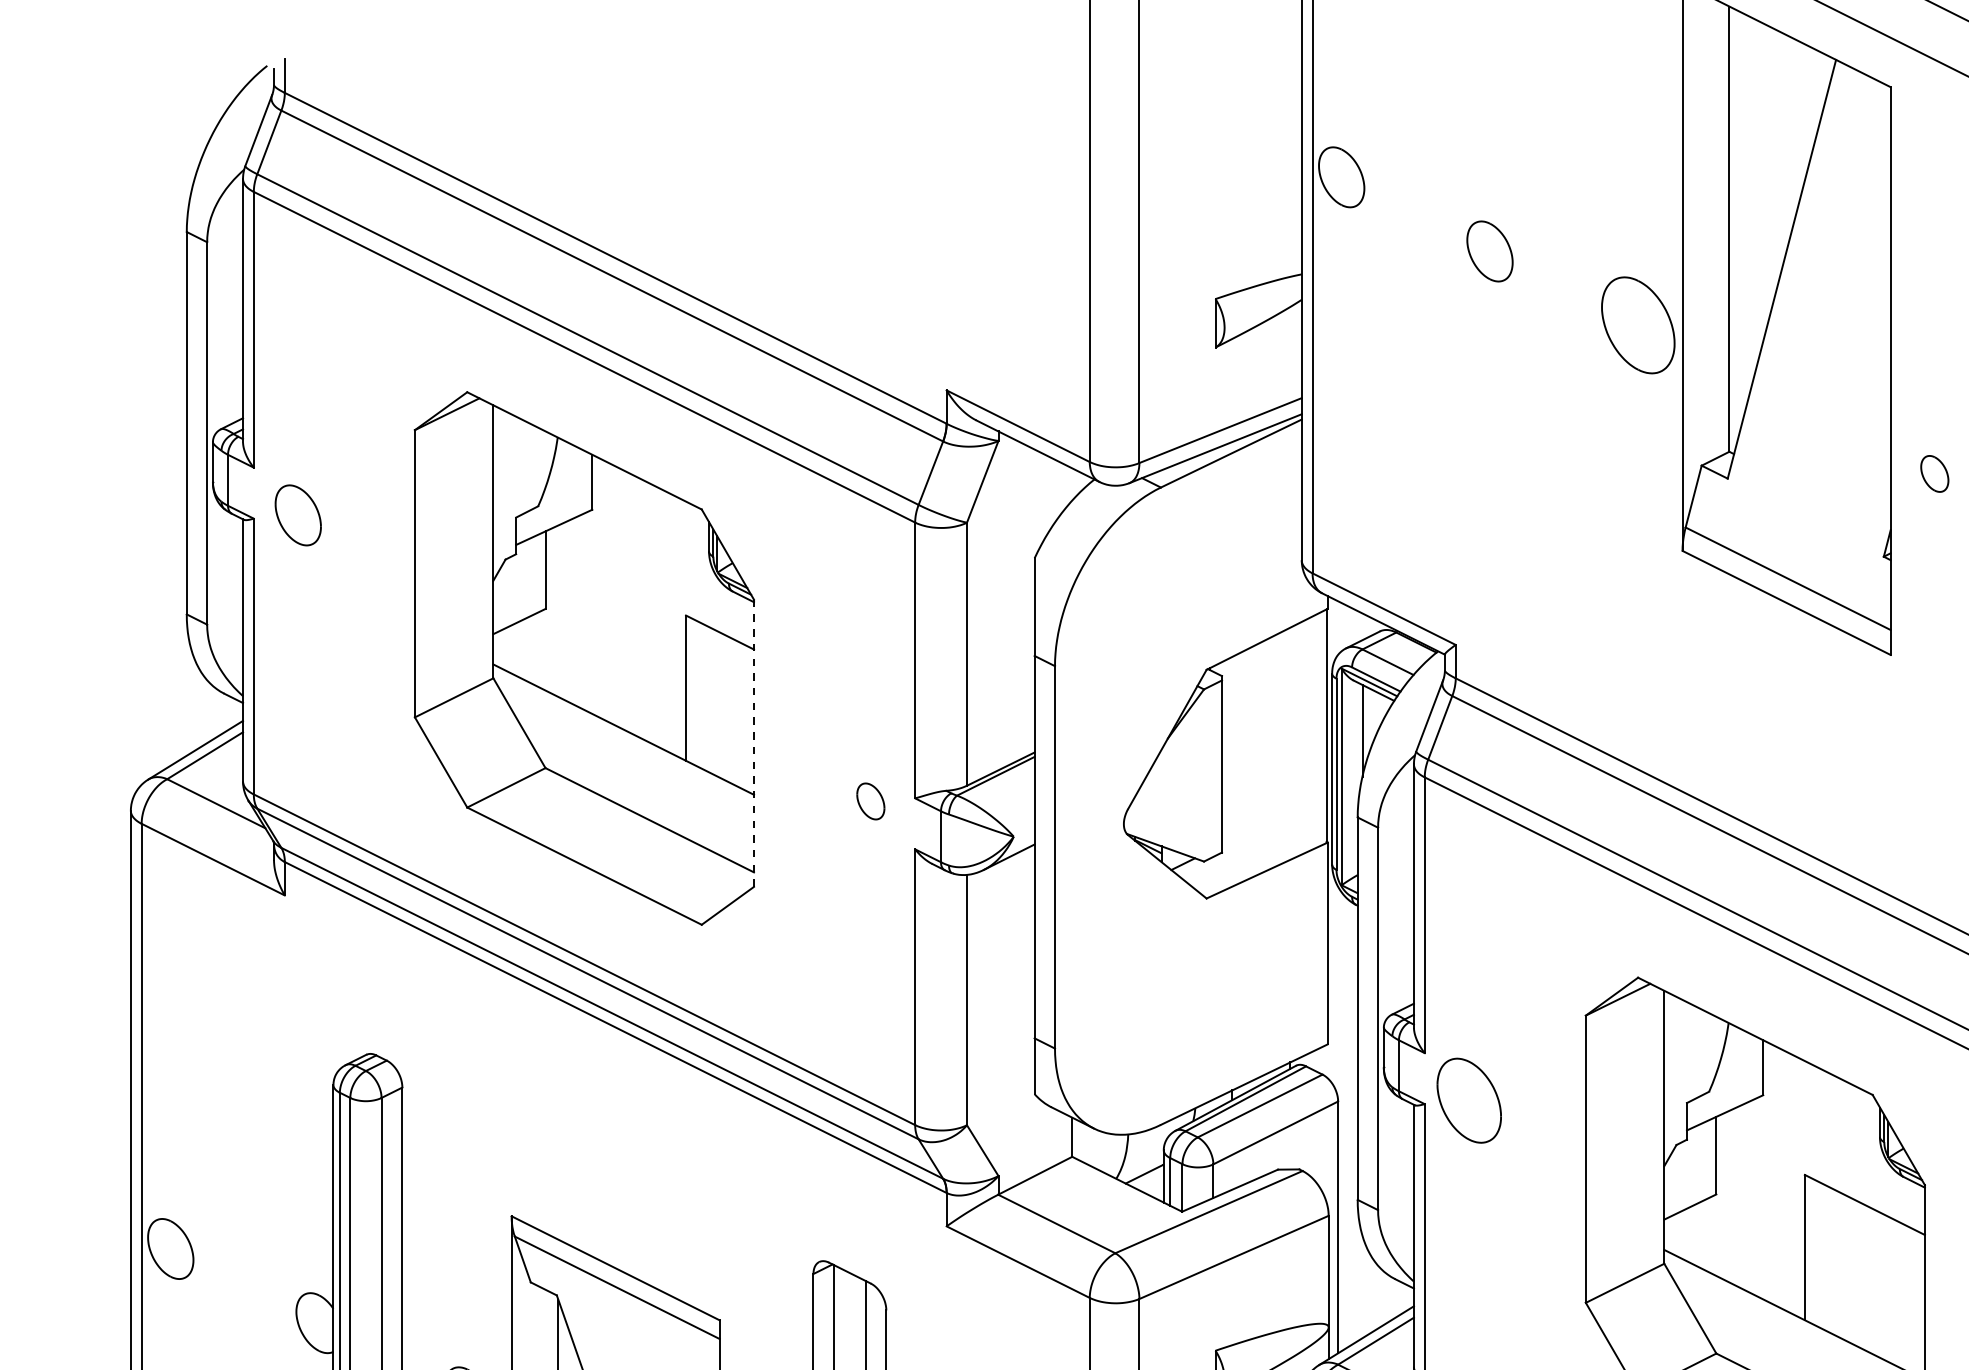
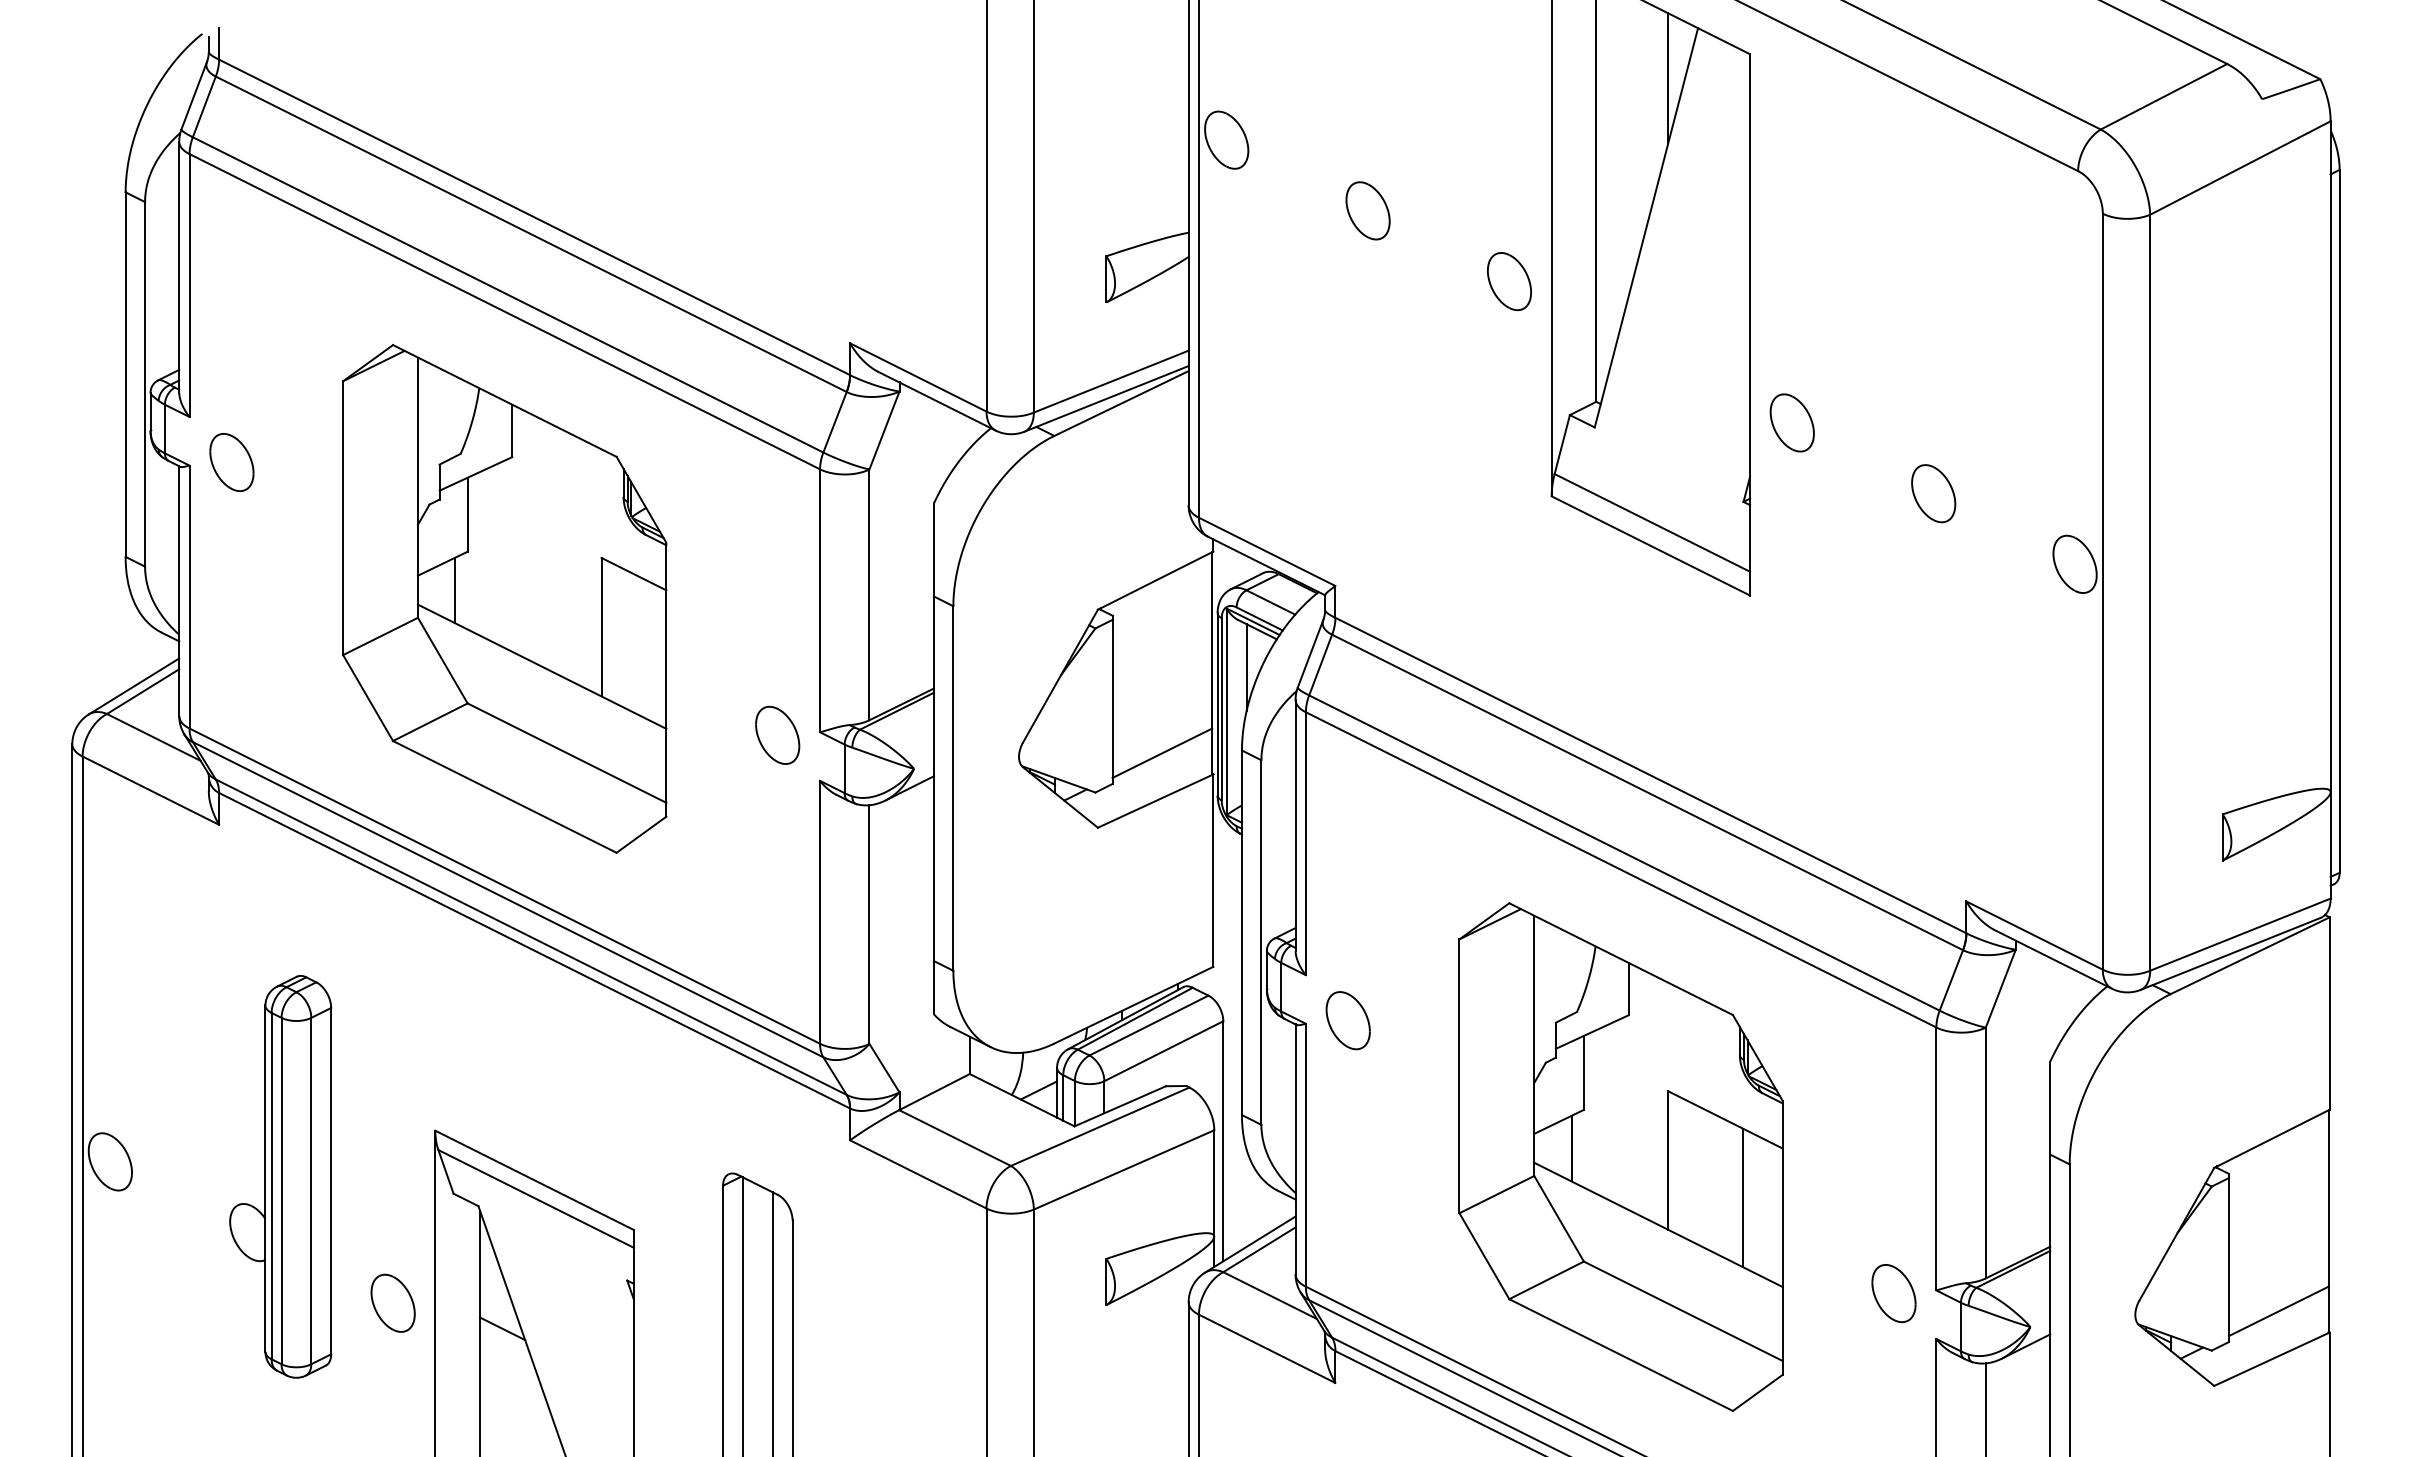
line: (1805, 112) -> (1668, 78), added
part: (1638, 325) -> (1509, 281), size x0.62
part: (1934, 473) -> (1791, 422), size x1.67
line: (532, 649) -> (455, 590), added
line: (754, 743) -> (666, 679), dashed -> solid
part: (870, 800) -> (777, 734), size x1.67
line: (1274, 819) -> (1162, 752), added
part: (1468, 1100) -> (1347, 1020), size x0.71
line: (1703, 1234) -> (1571, 1148), added
line: (1882, 1286) -> (1742, 1197), added

